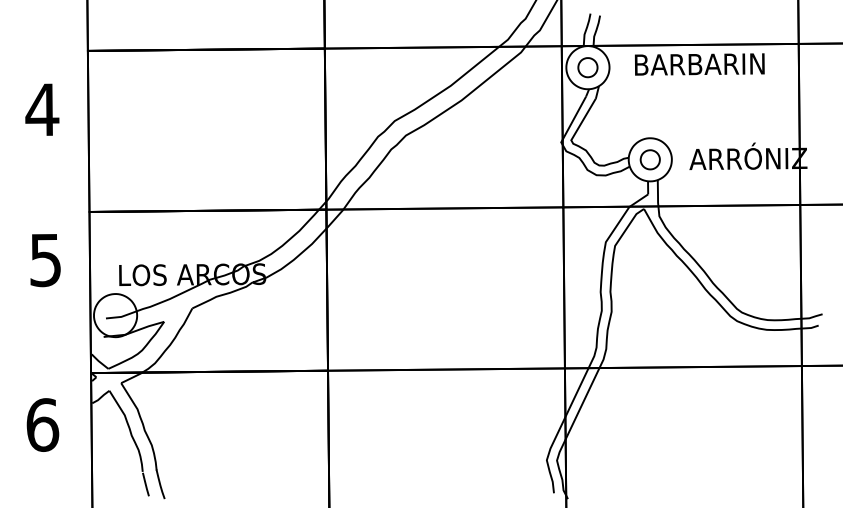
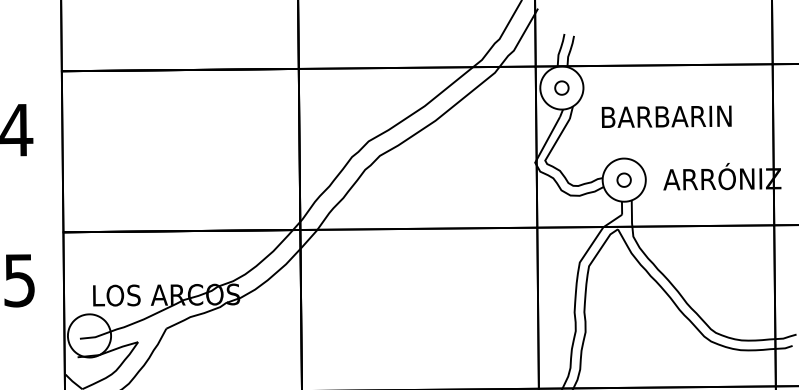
text: (699, 64) -> (666, 116), moved
part: (587, 67) -> (561, 87), size x0.7
part: (649, 159) -> (623, 179), size x0.7

